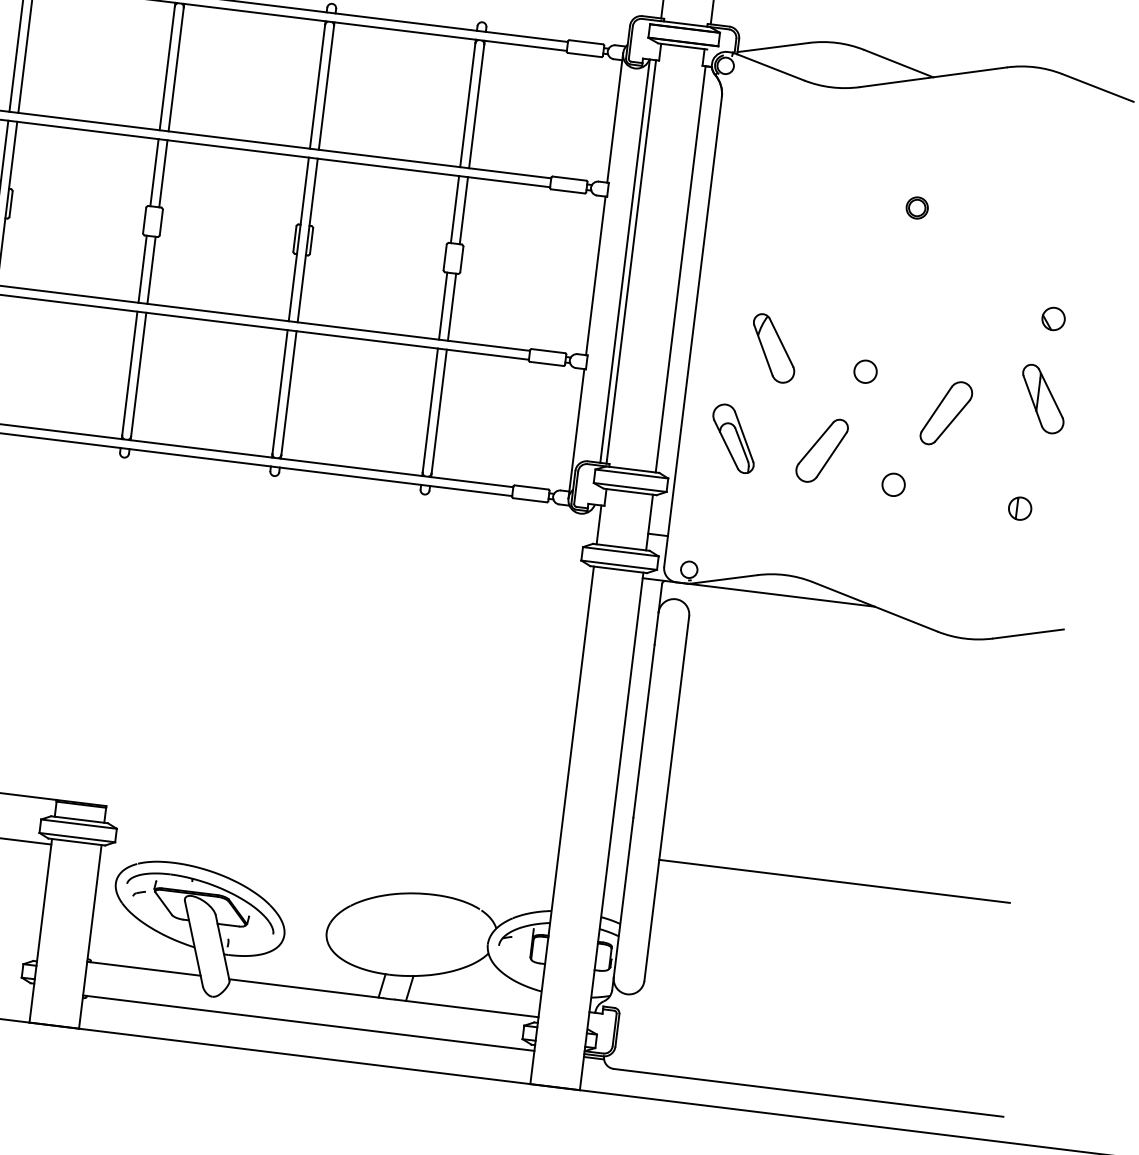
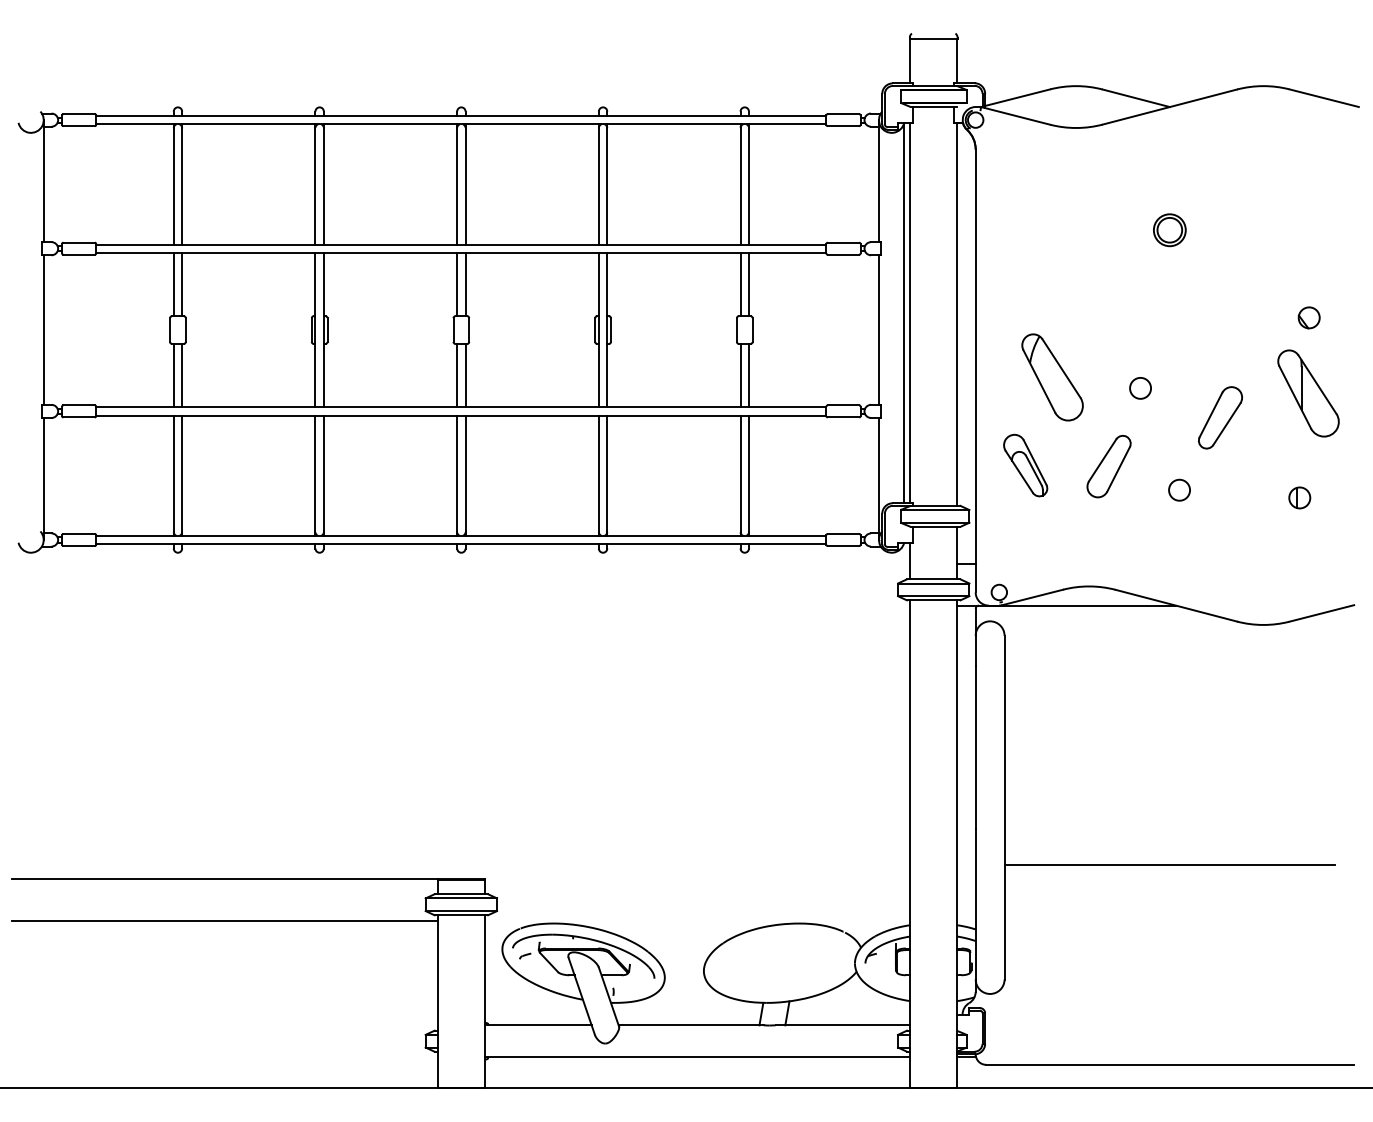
part: (916, 208) -> (1169, 230), size x1.6
part: (773, 347) -> (1052, 376), size x1.4
part: (1042, 399) -> (1308, 393), size x1.4

